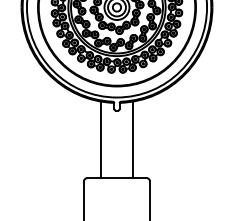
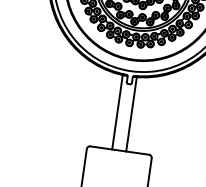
line: (100, 139) -> (131, 113), moved
line: (133, 139) -> (117, 111), moved

